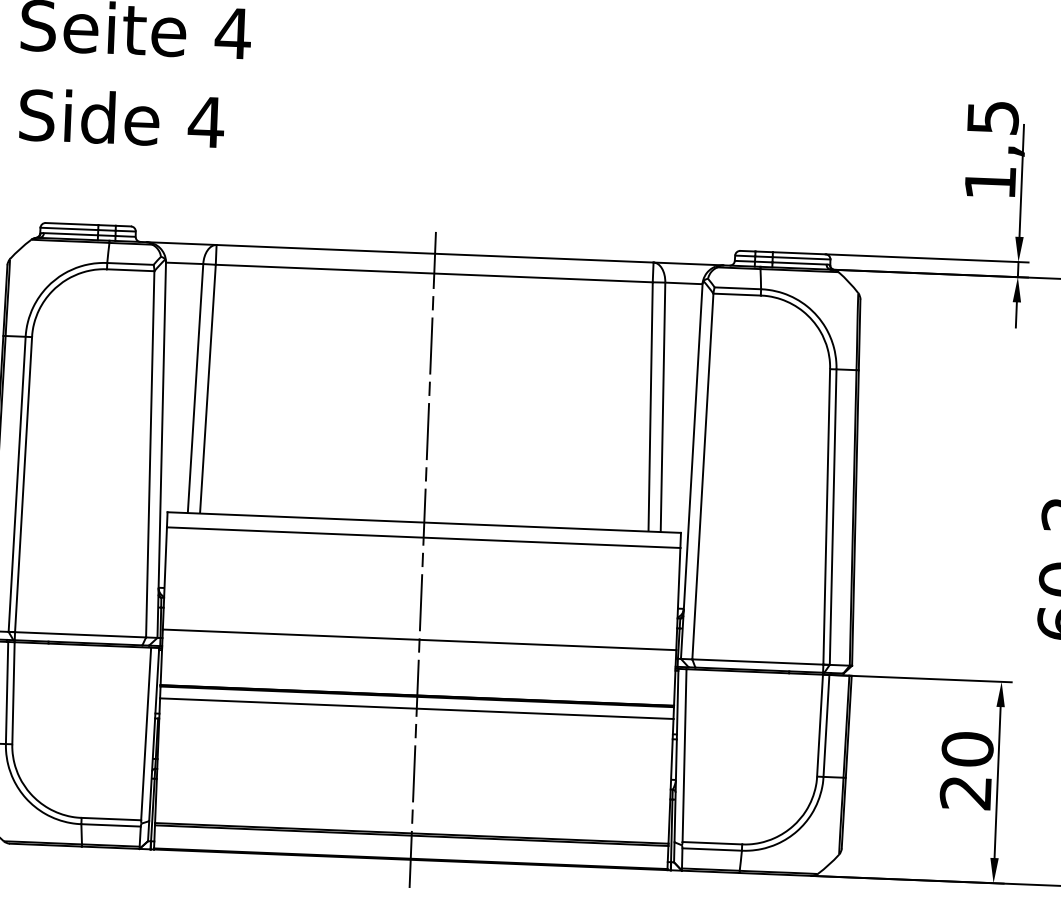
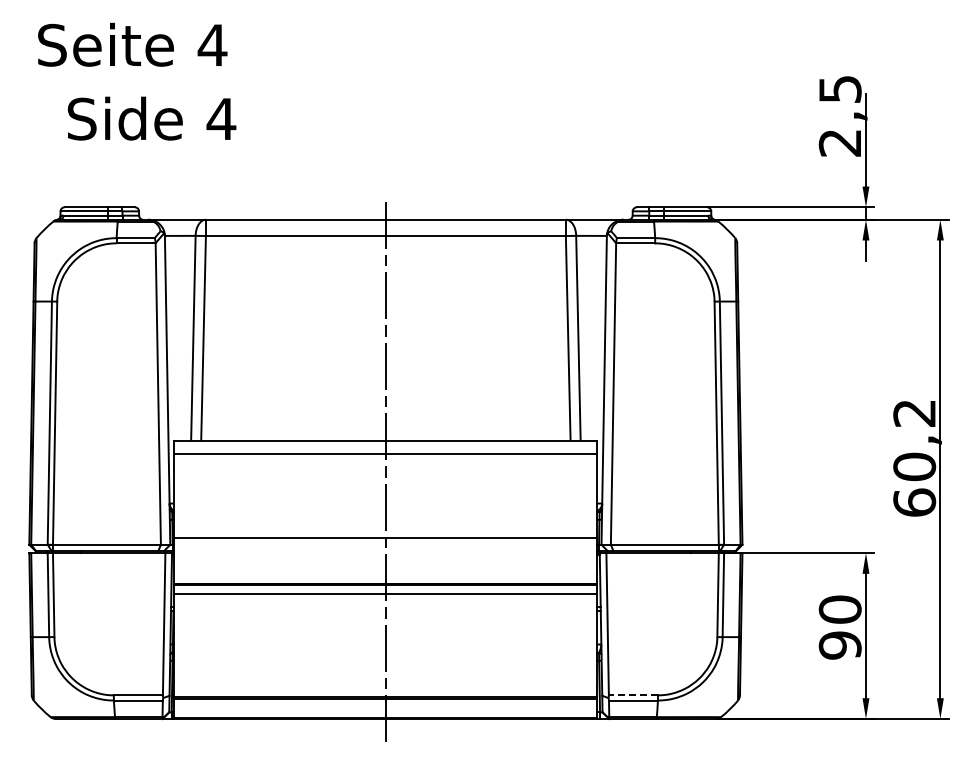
text: (121, 118) -> (151, 118), moved
text: (989, 183) -> (839, 143), 1,5 -> 2,5
text: (964, 792) -> (839, 645), 20 -> 90
line: (712, 843) -> (633, 695), solid -> dashed

